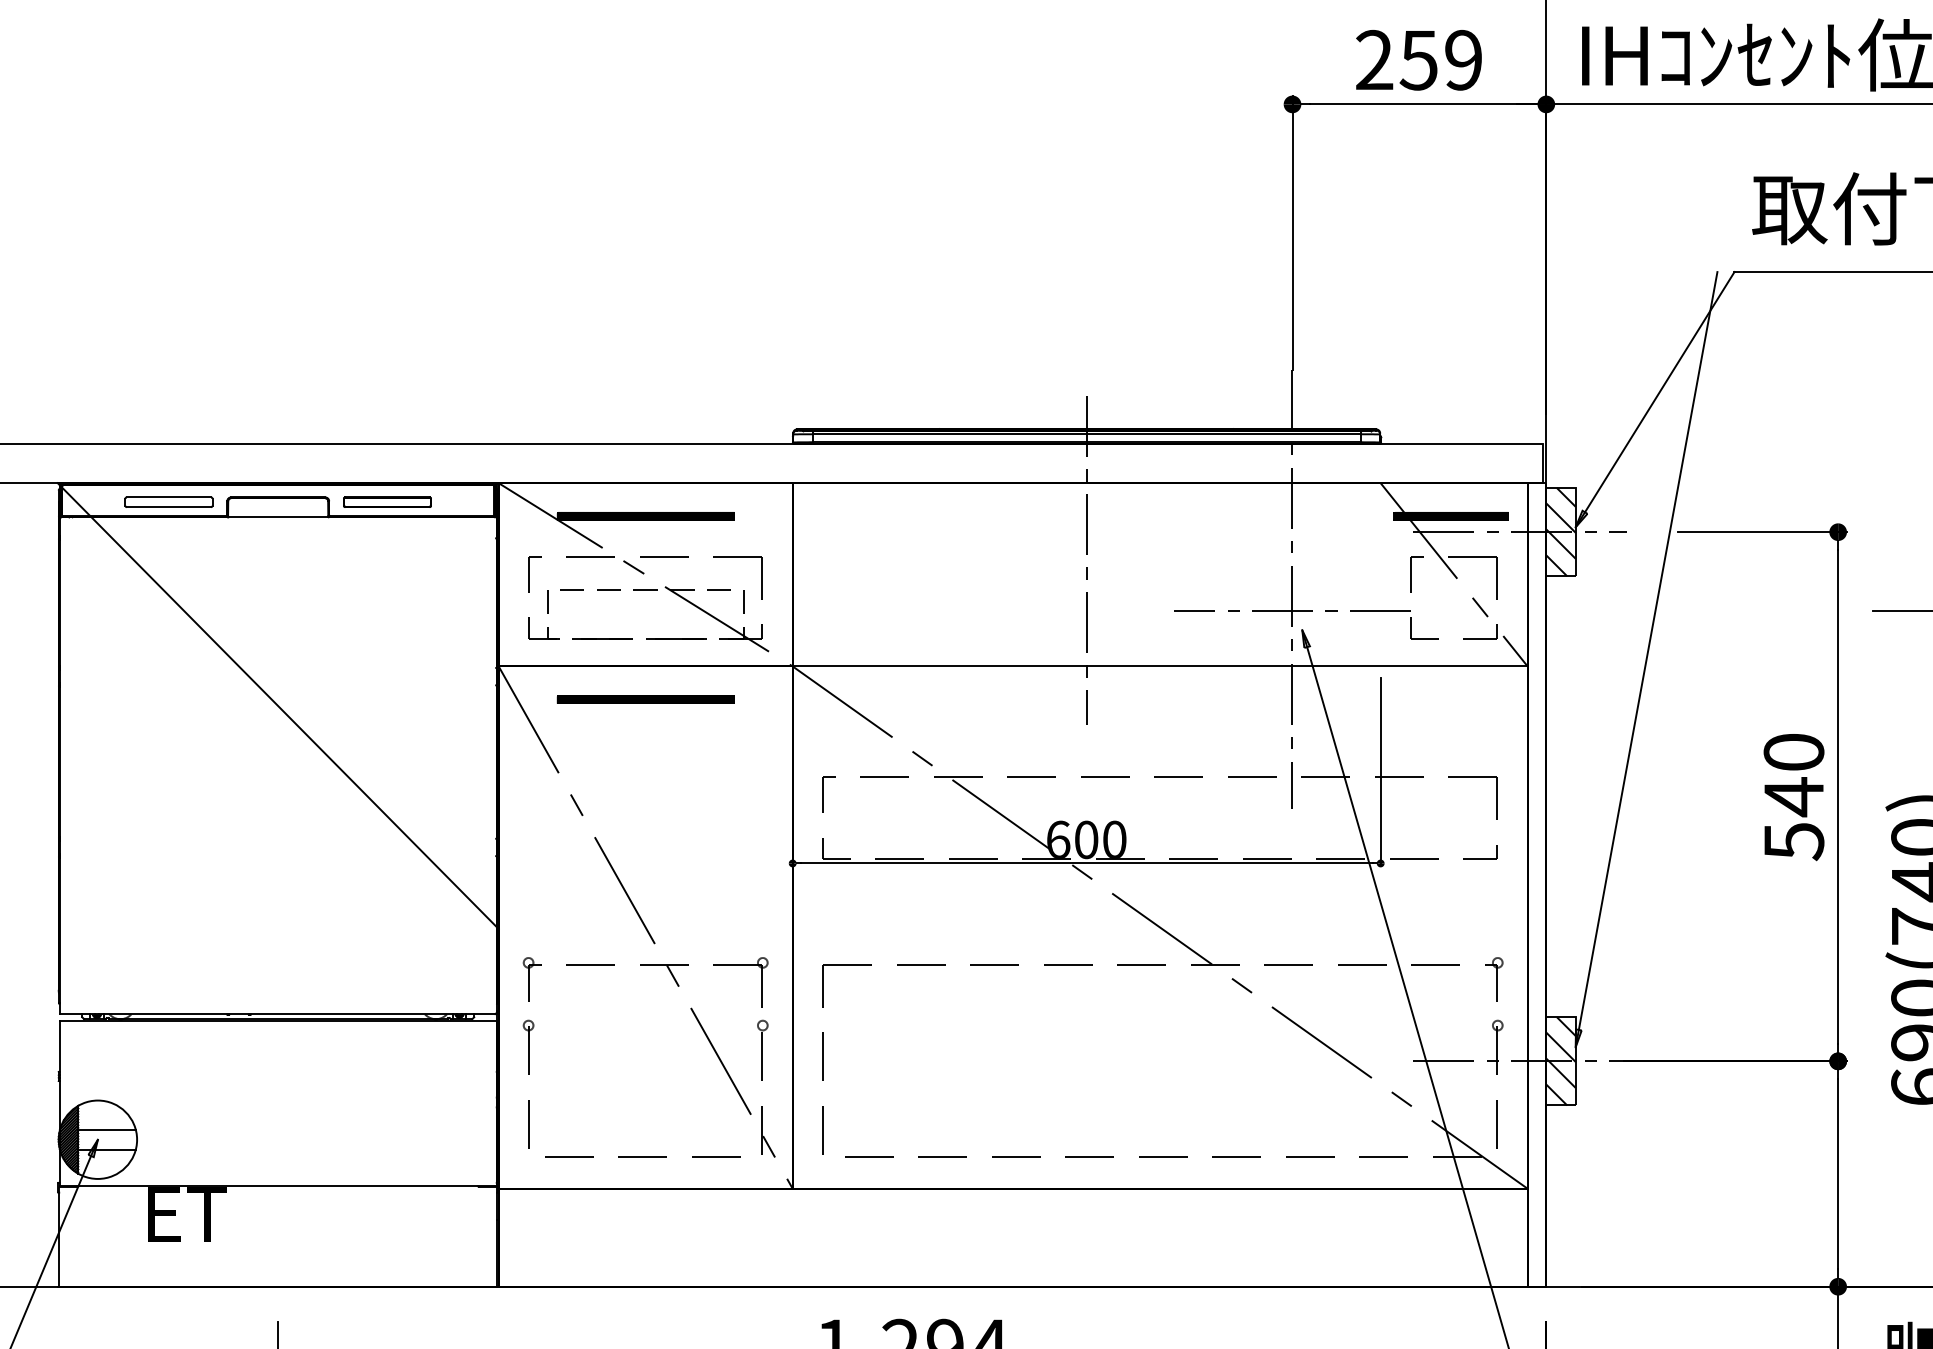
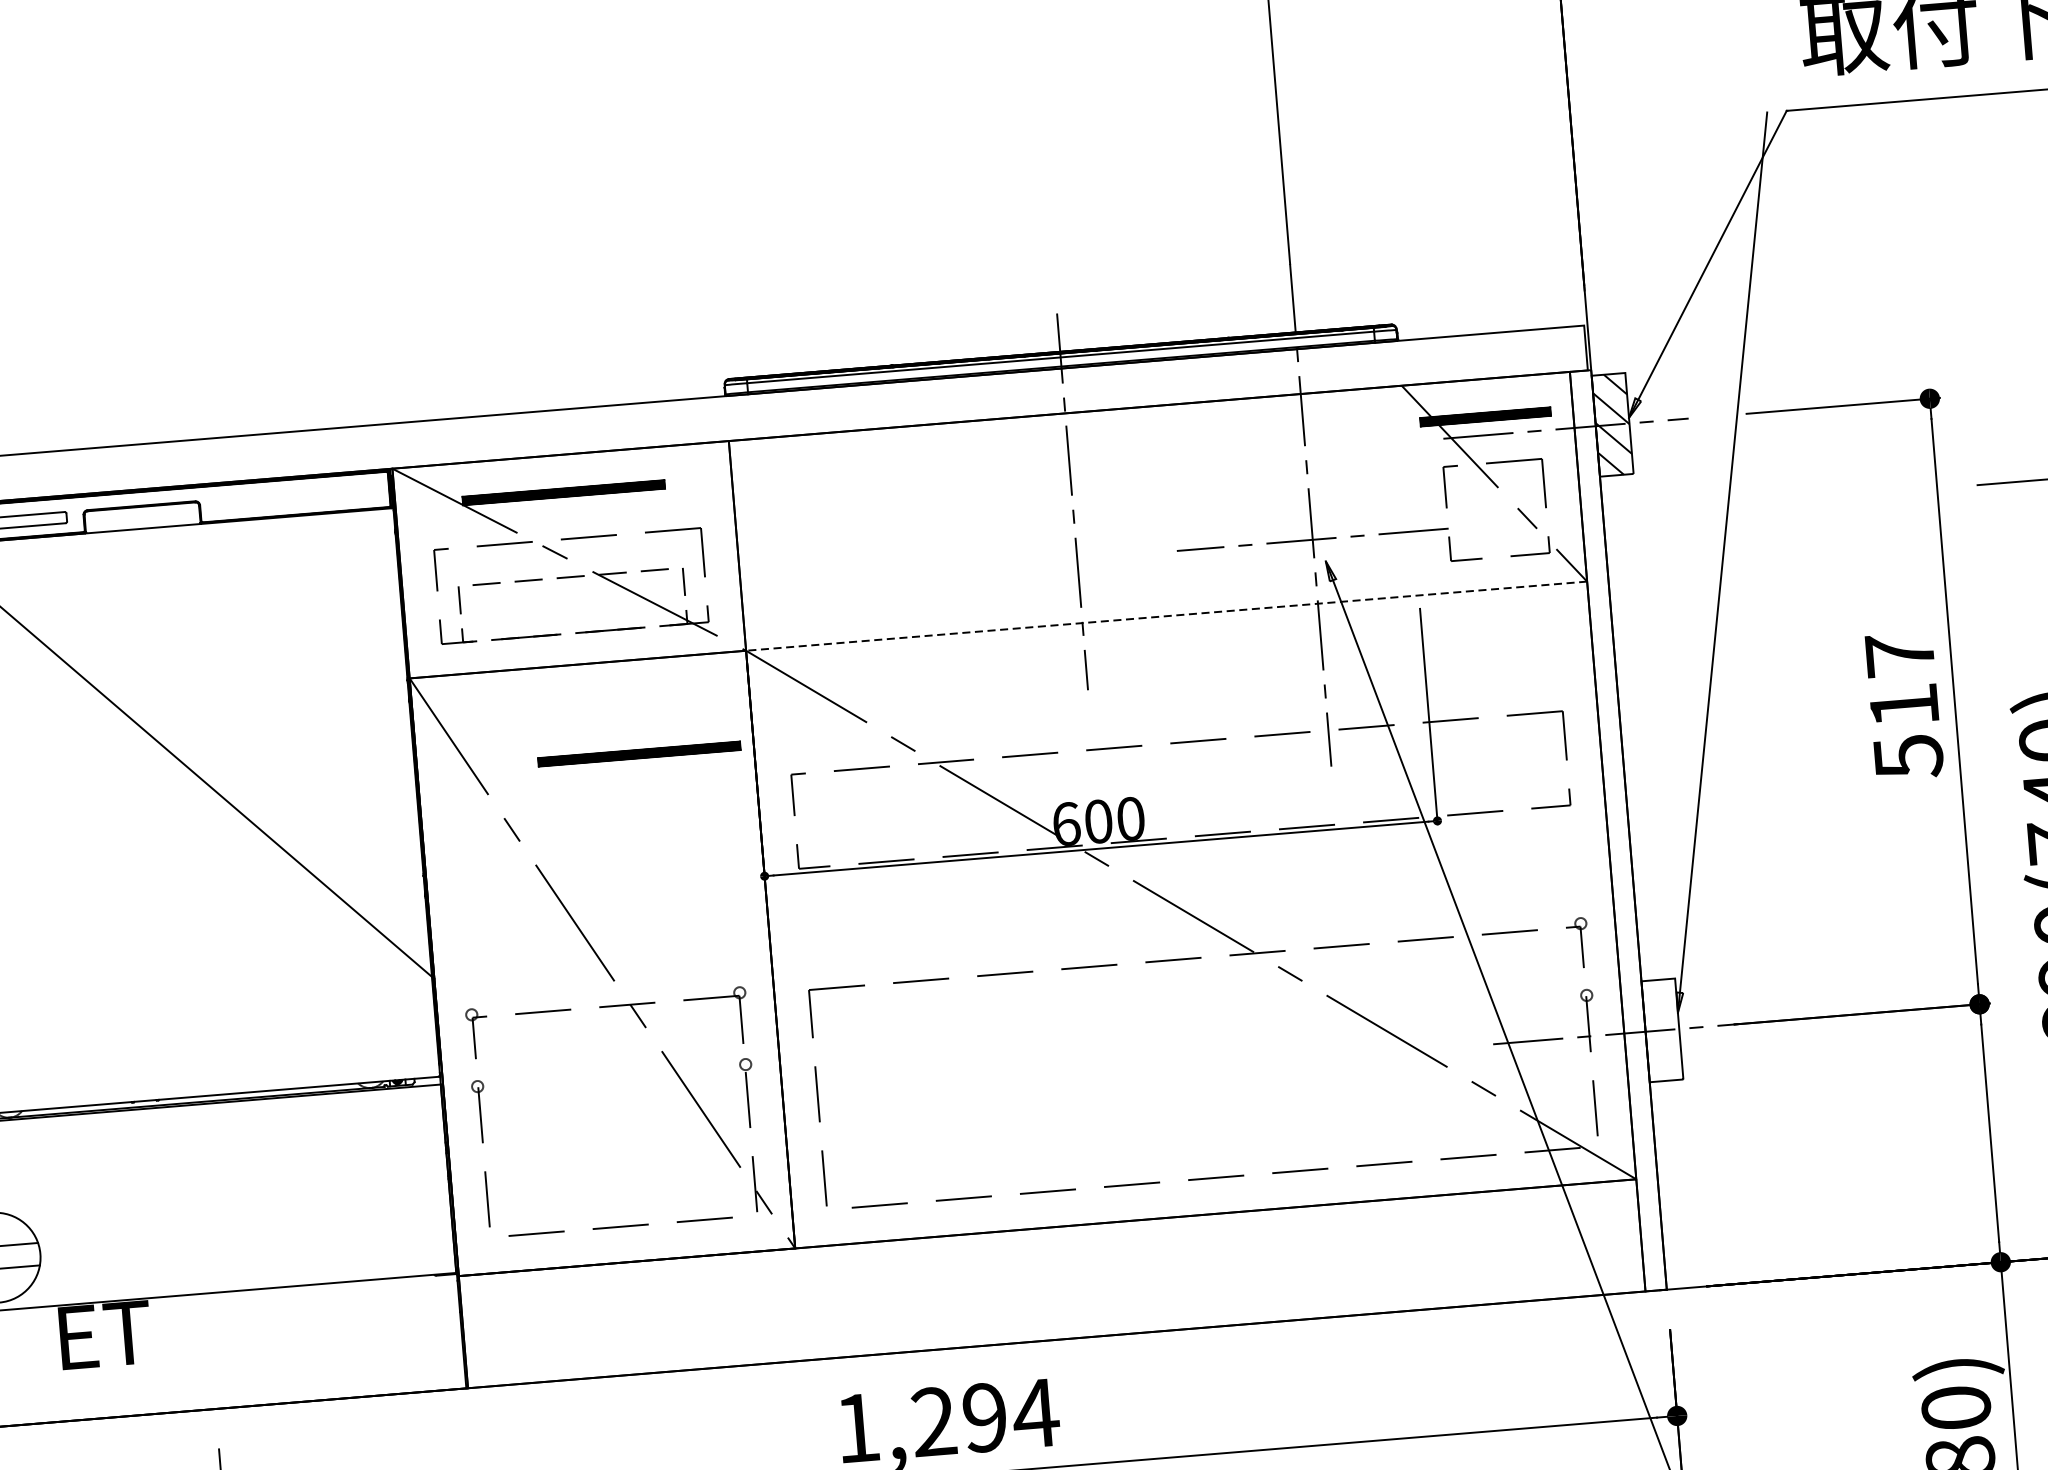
part: (387, 501) -> (266, 500), removed
line: (1159, 666) -> (1165, 616), solid -> dashed
part: (645, 699) -> (639, 754), moved
text: (1793, 775) -> (1901, 681), 540 -> 517
hatch: (1560, 1061) -> (1661, 1030), removed

